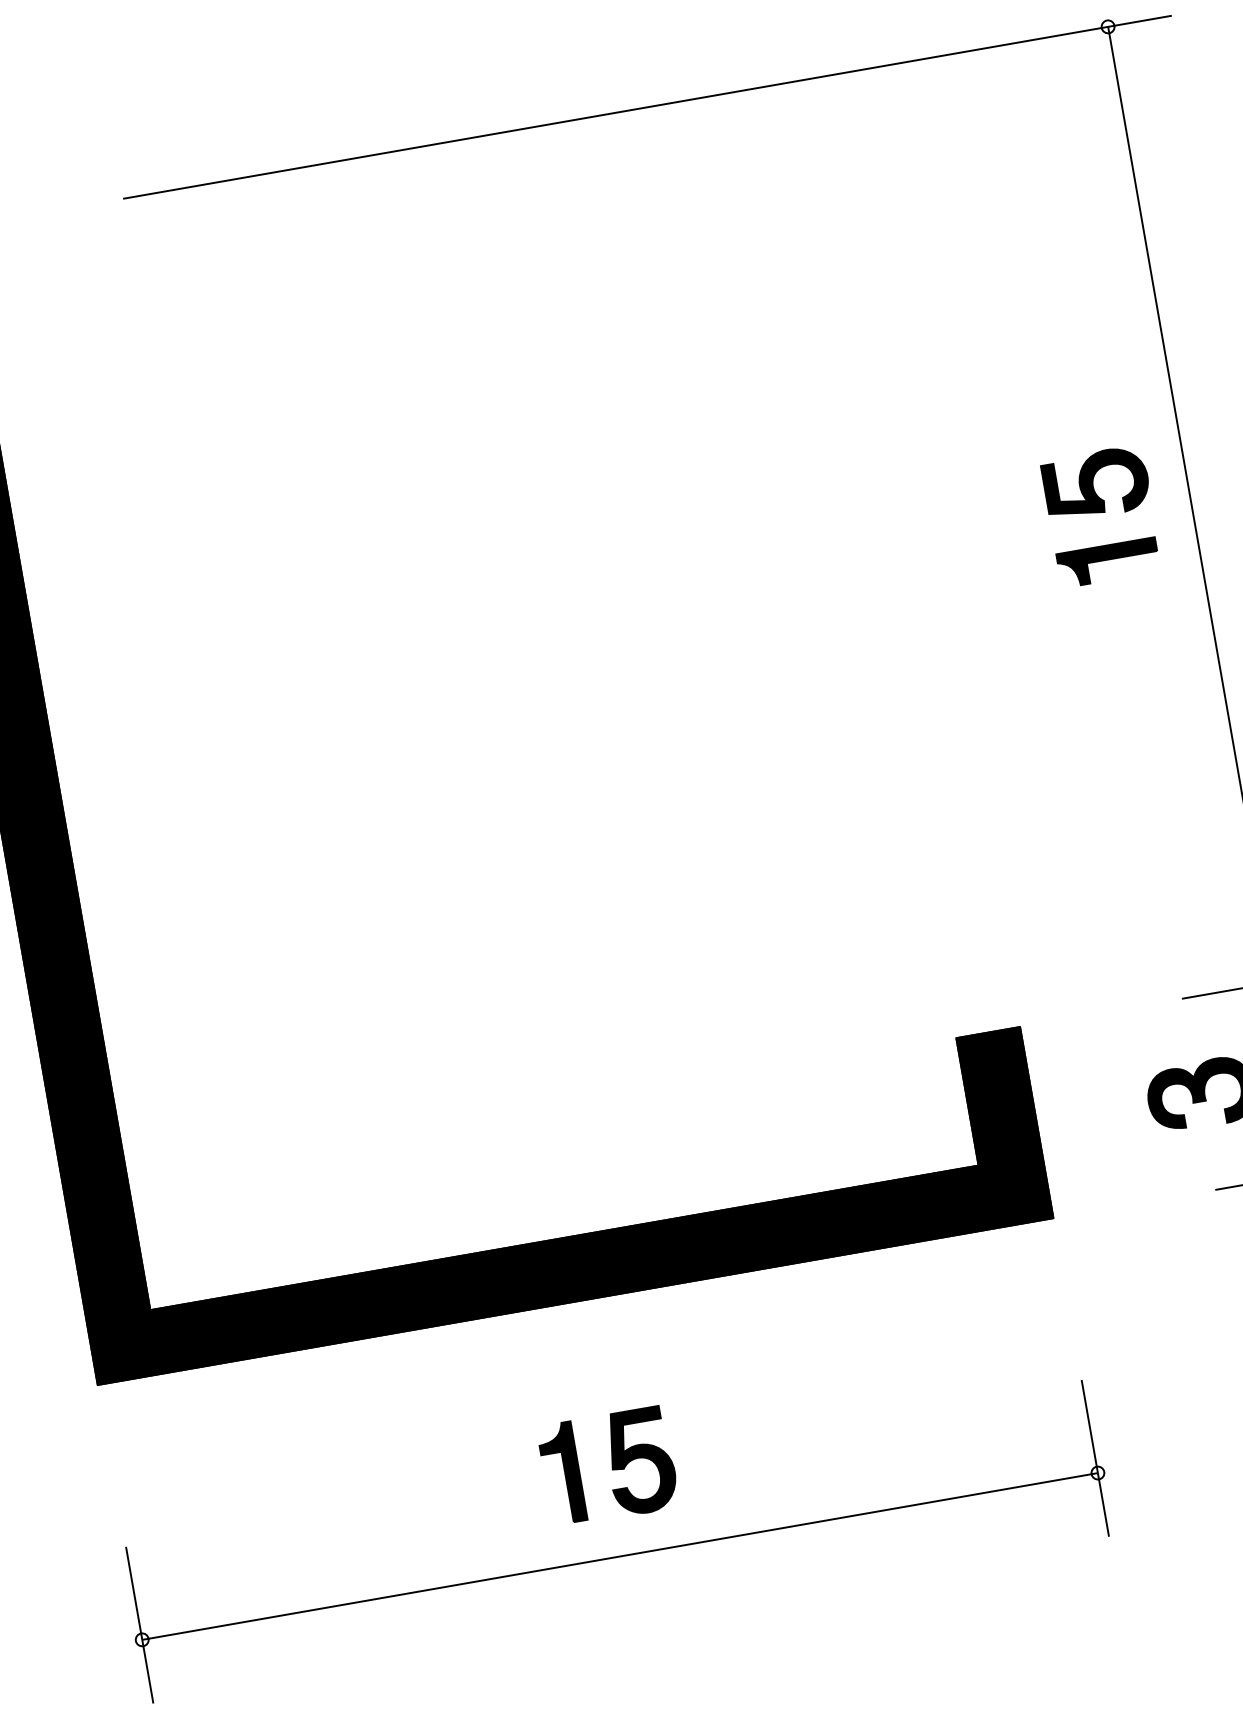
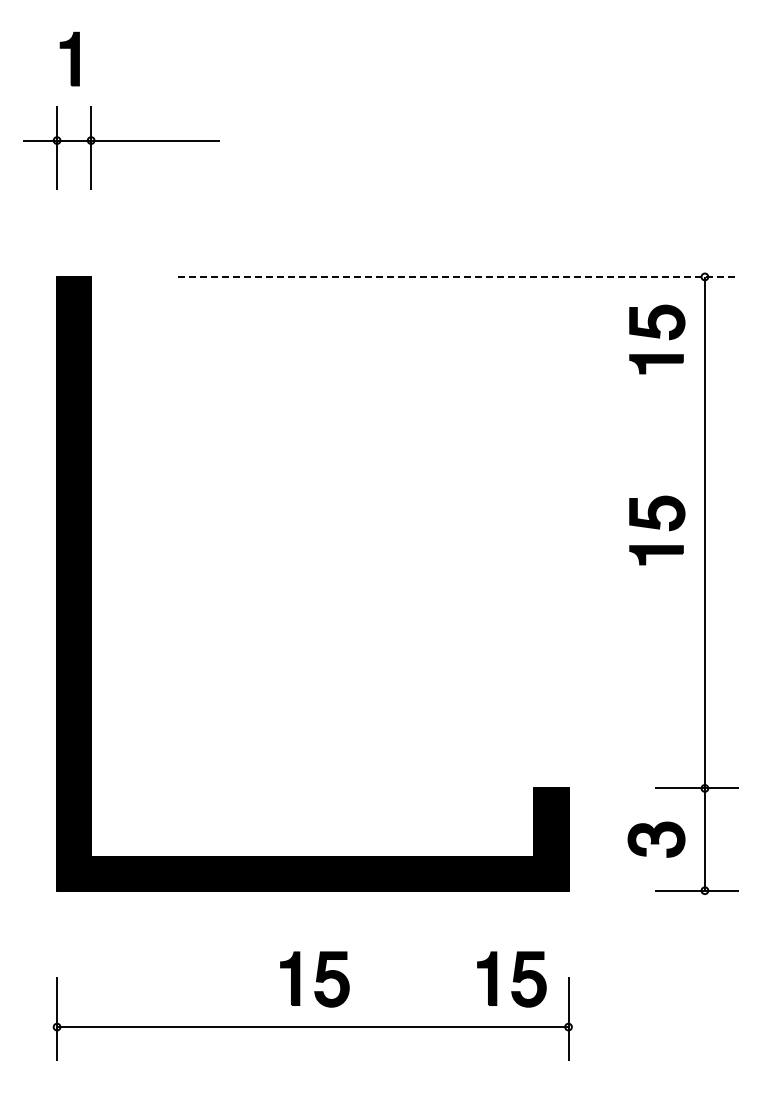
line: (647, 106) -> (458, 276), solid -> dashed
part: (1039, 159) -> (657, 339), added
part: (975, 1402) -> (511, 979), added

